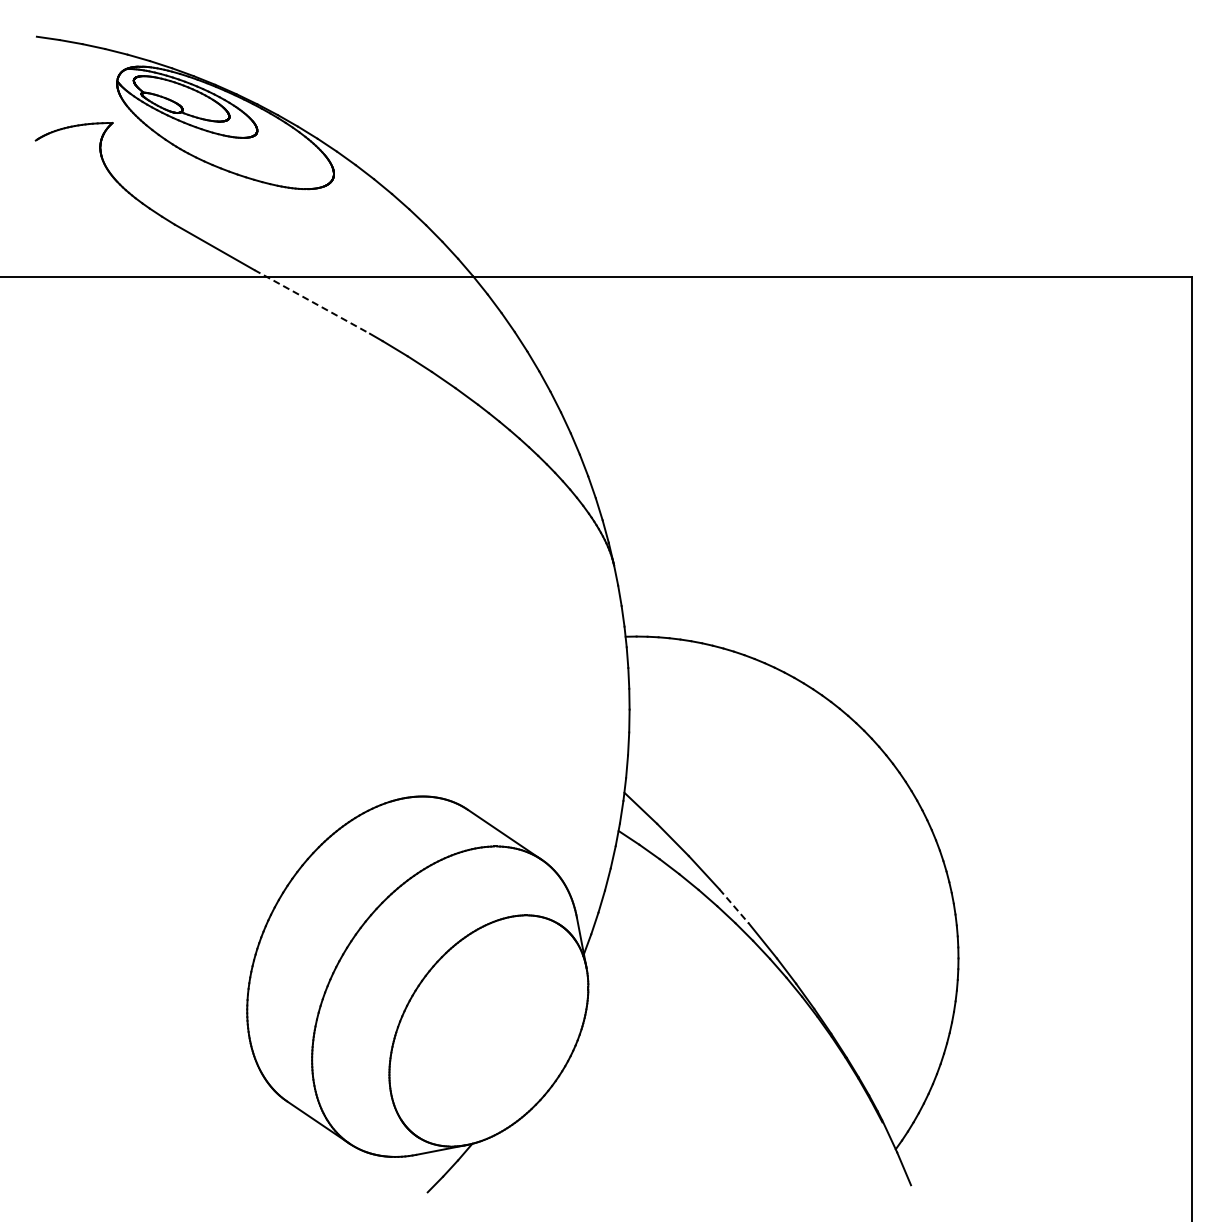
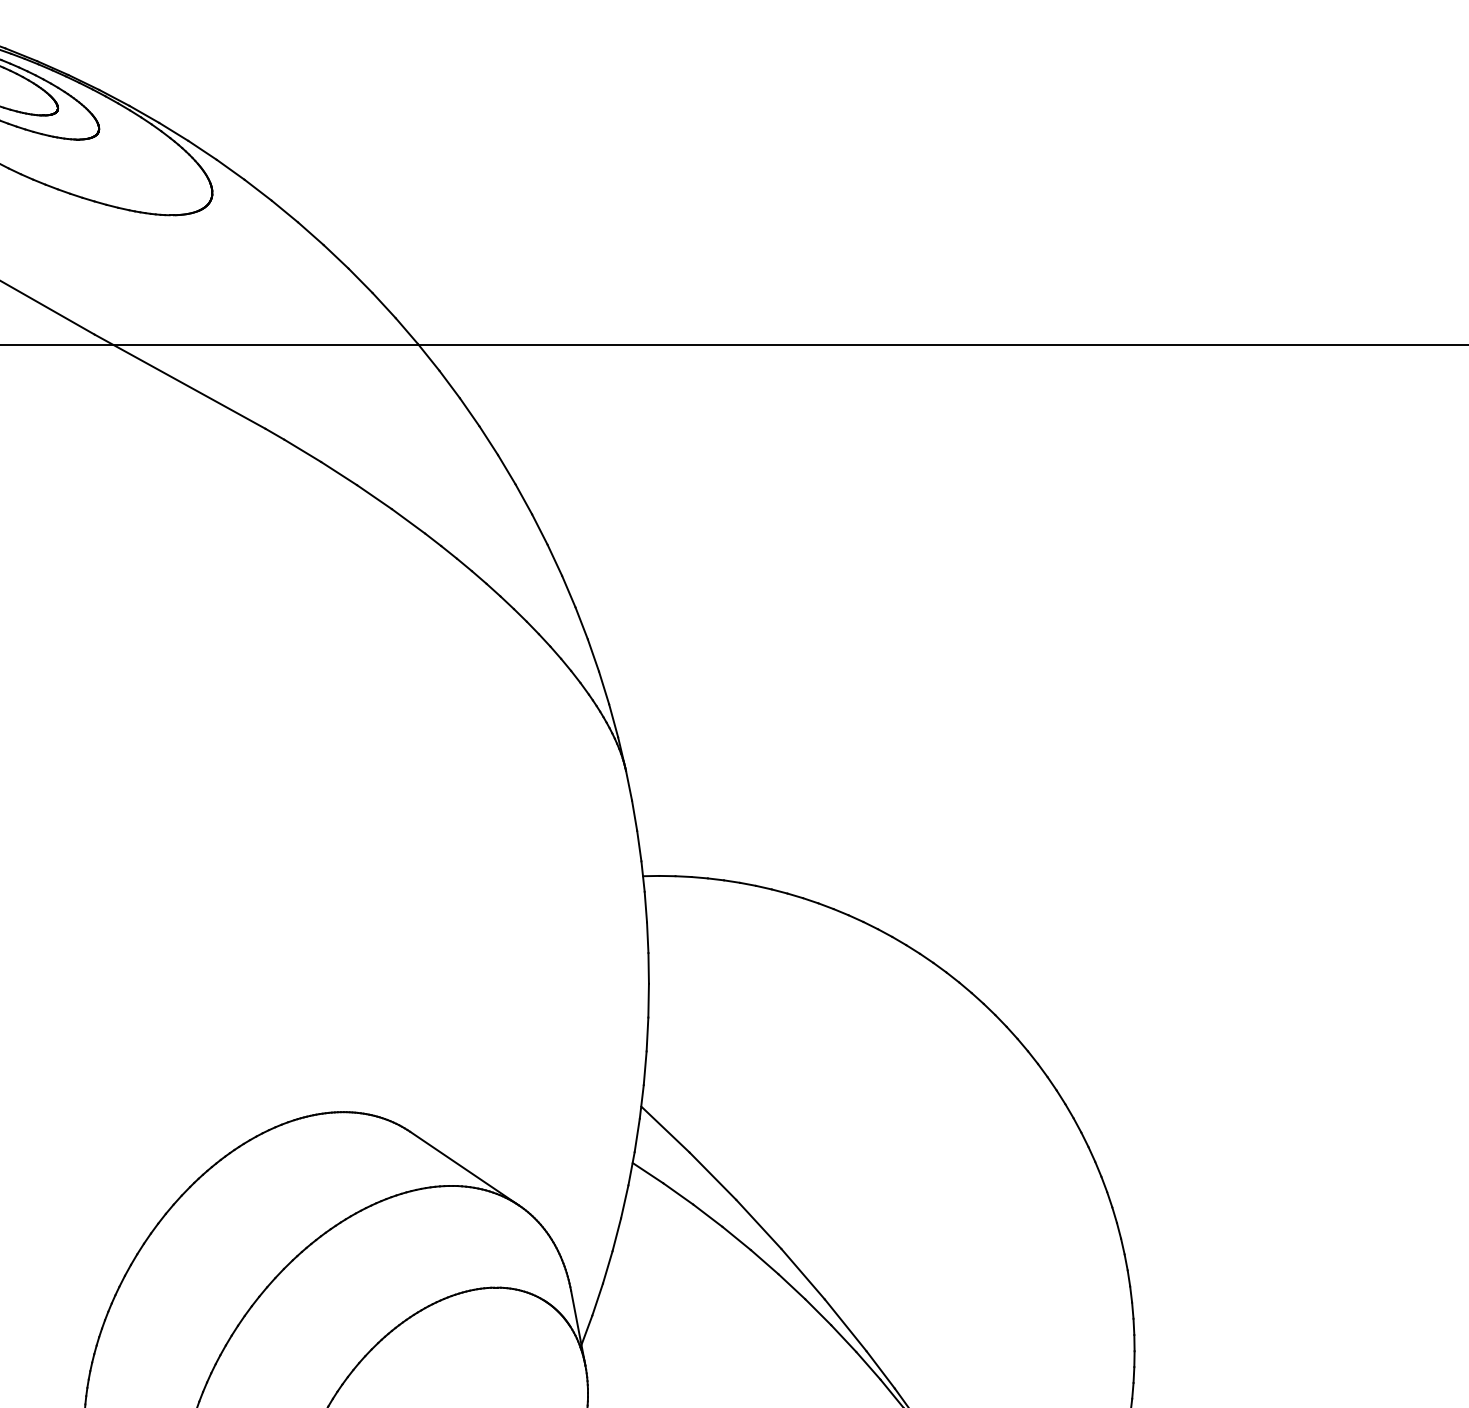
line: (312, 302) -> (180, 382), dashed -> solid
line: (734, 906) -> (803, 1274), dashed -> solid

